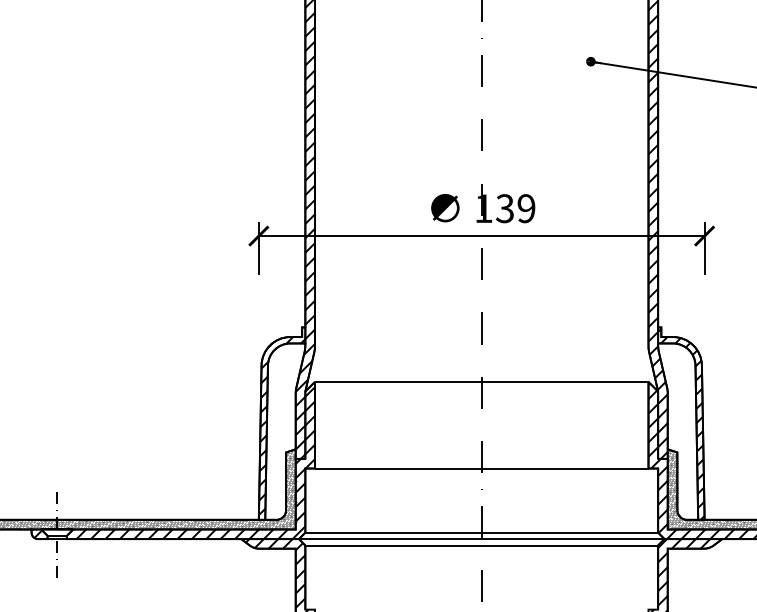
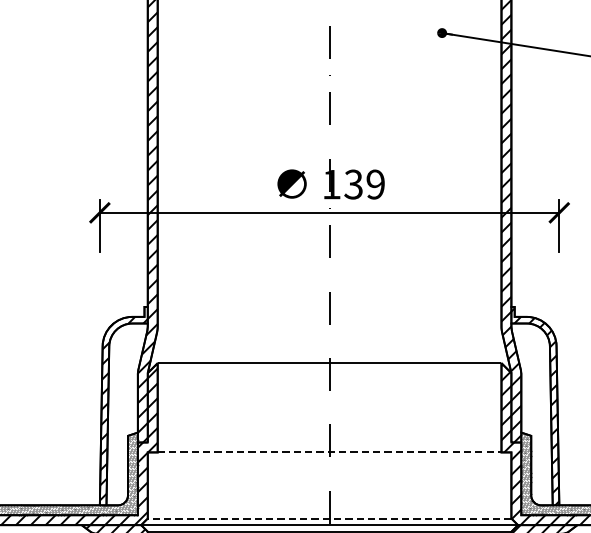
line: (481, 468) -> (329, 452), solid -> dashed
line: (481, 532) -> (329, 518), solid -> dashed

